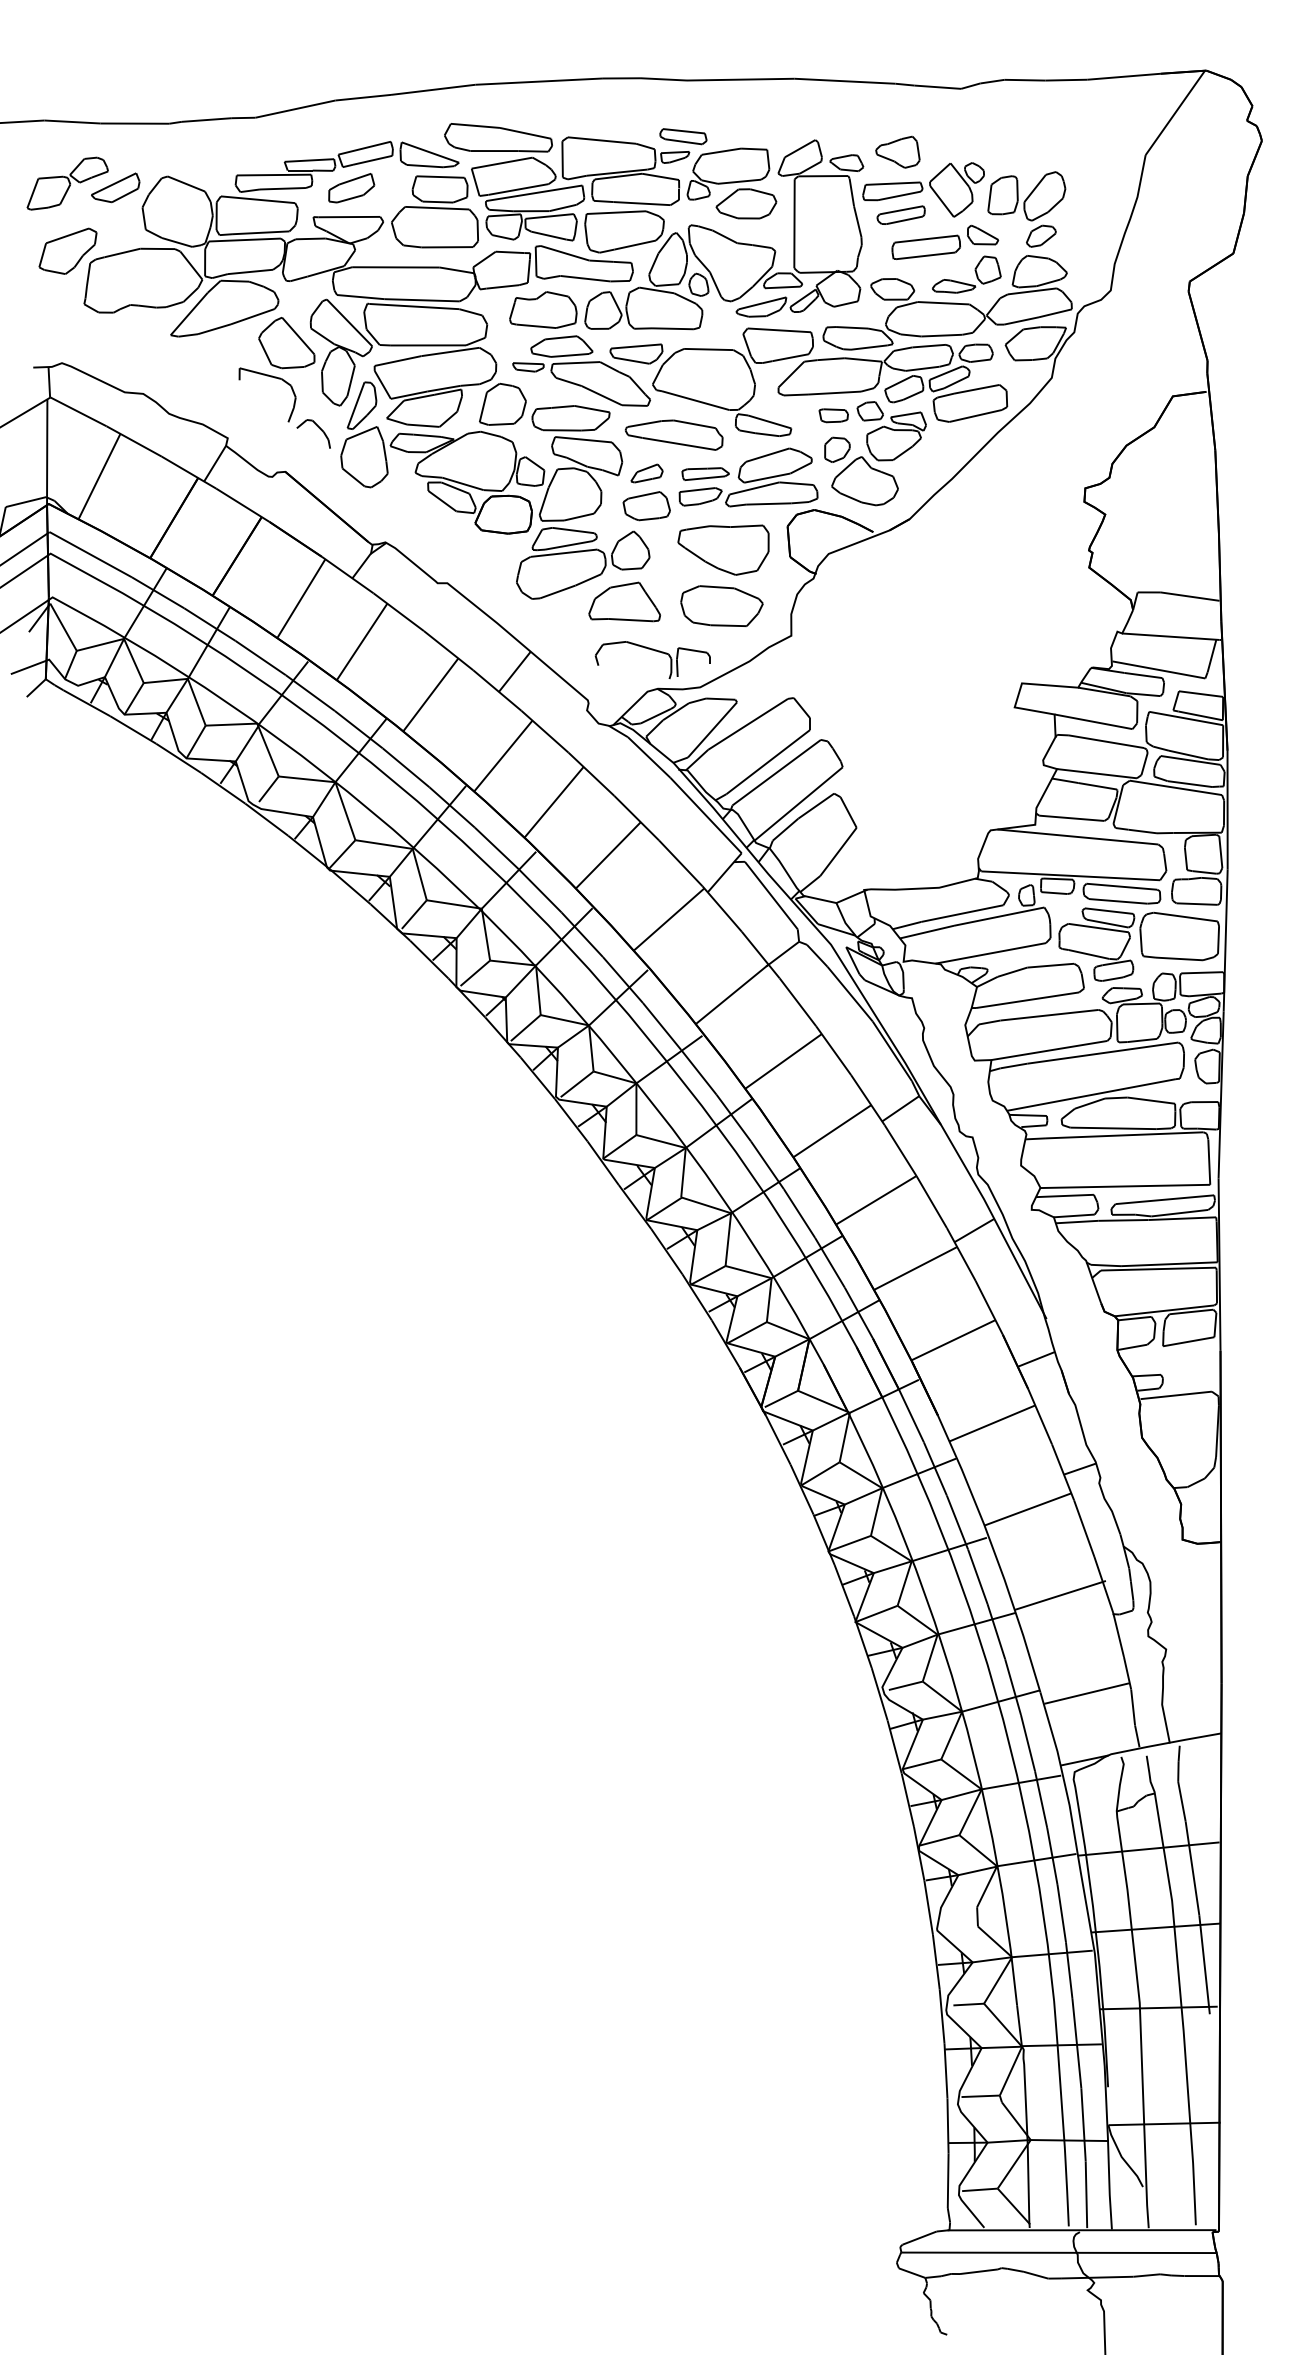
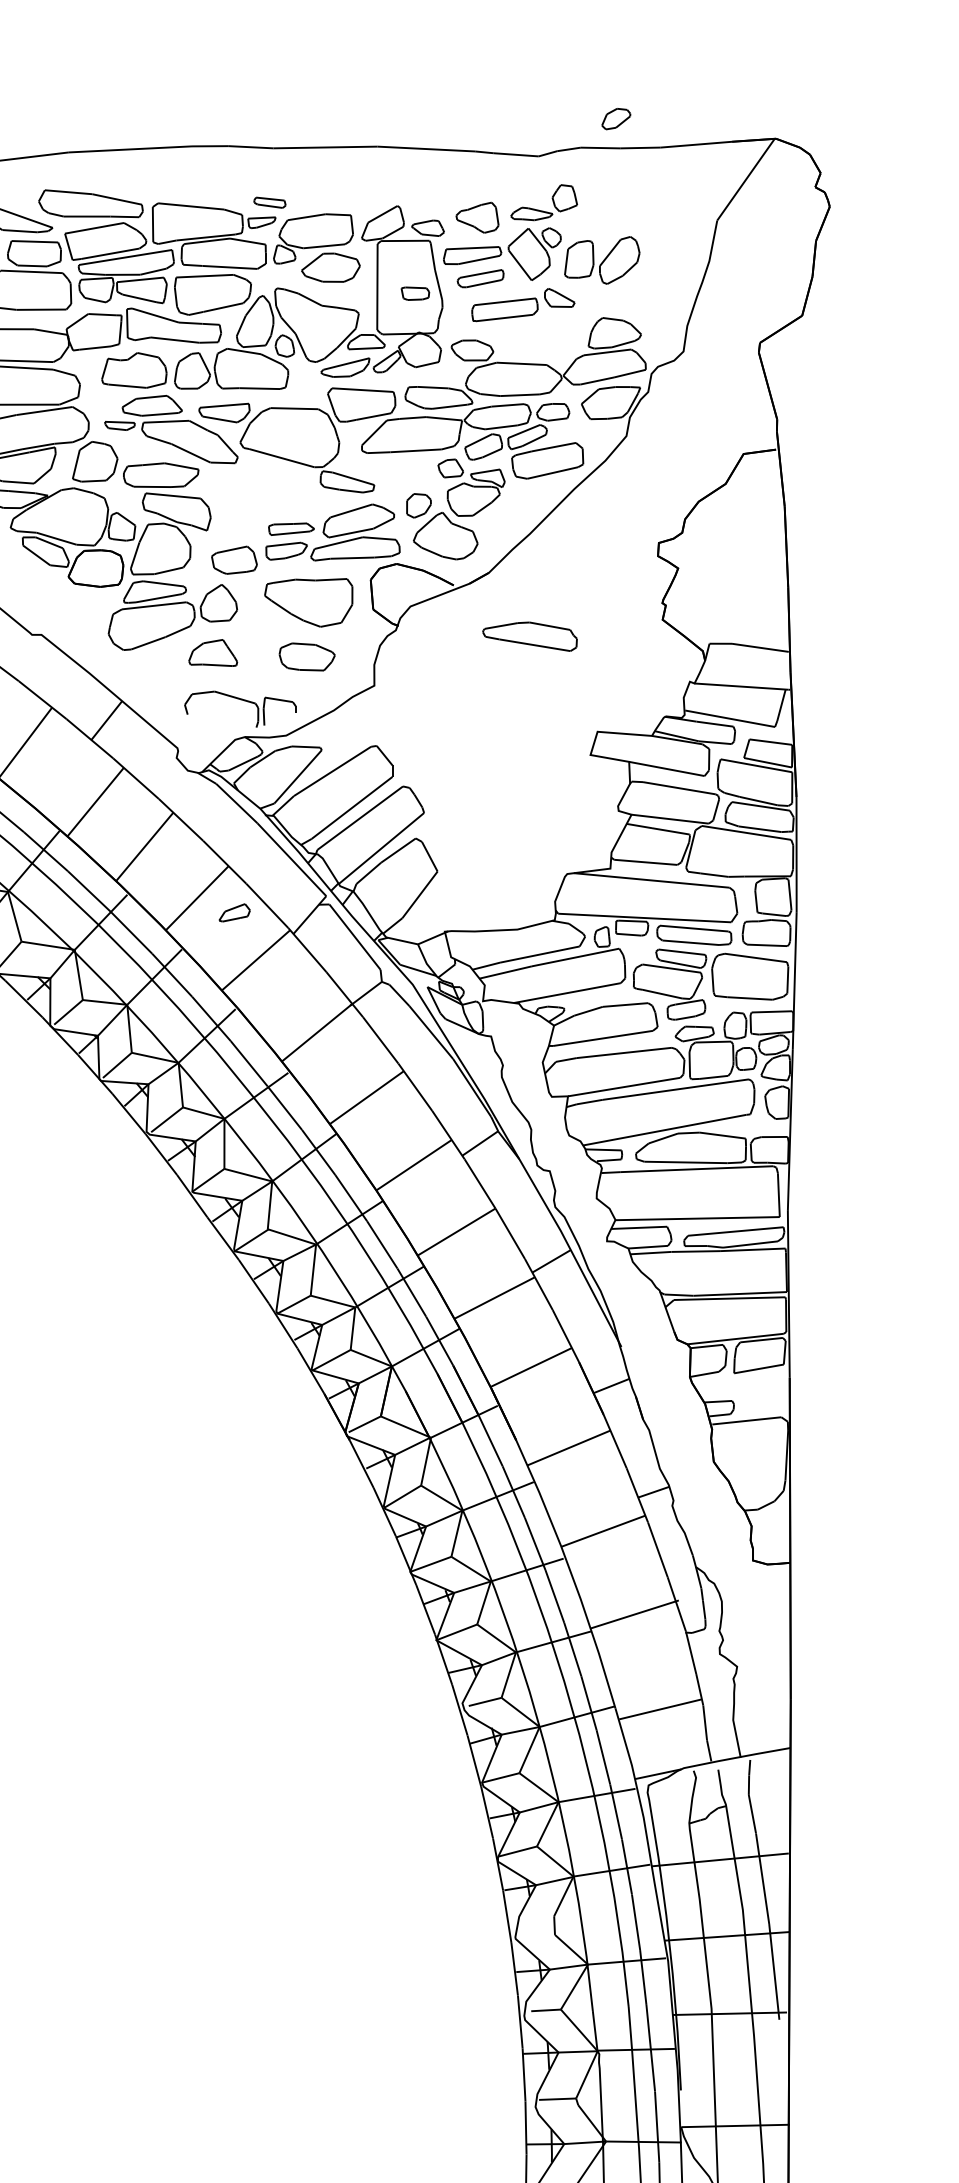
part: (683, 136) -> (270, 202), size x0.7
part: (1041, 235) -> (616, 118), moved
part: (964, 282) -> (541, 210), moved
part: (833, 415) -> (415, 293), moved
part: (673, 434) -> (529, 636), moved
part: (646, 473) -> (234, 912), moved
part: (624, 601) -> (212, 652), size x0.7
part: (721, 605) -> (306, 656), size x0.7

